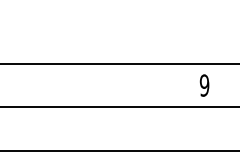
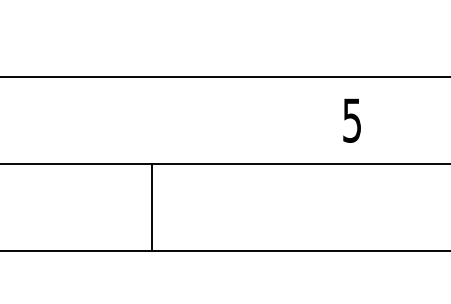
text: (204, 85) -> (351, 120), 9 -> 5
line: (103, 129) -> (151, 207), added

